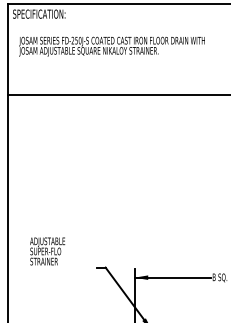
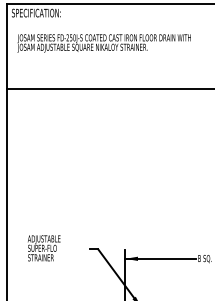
text: (47, 251) -> (44, 248), moved

